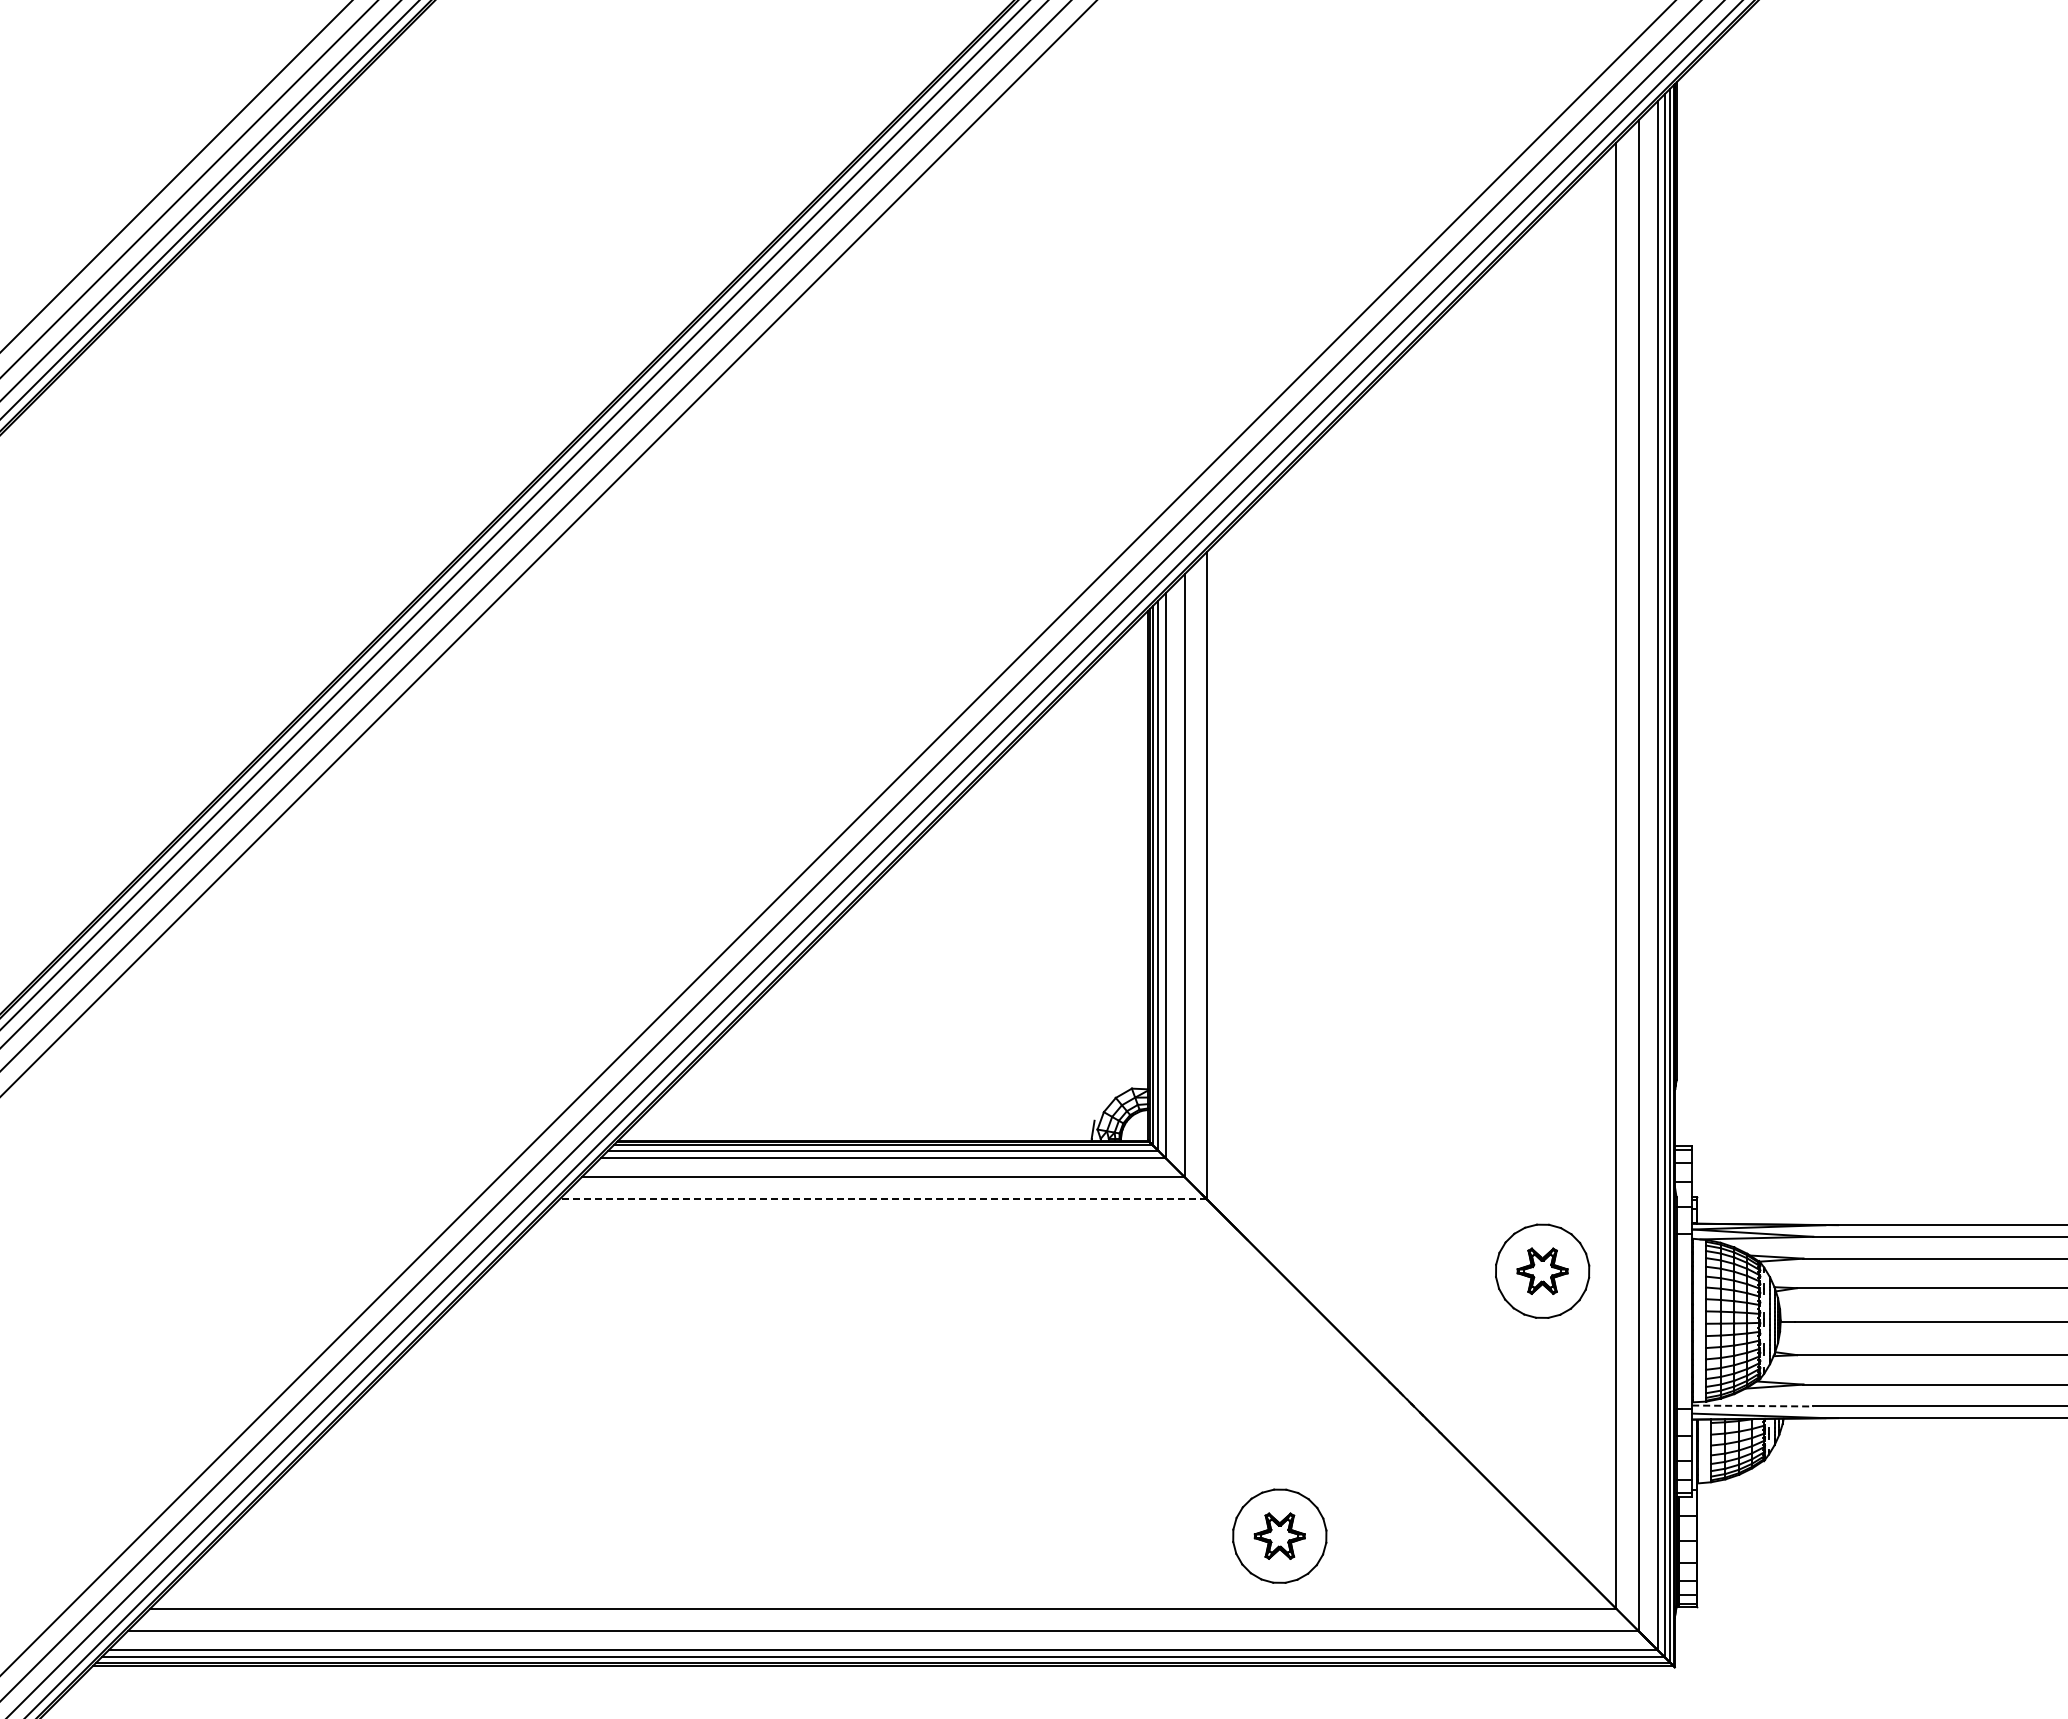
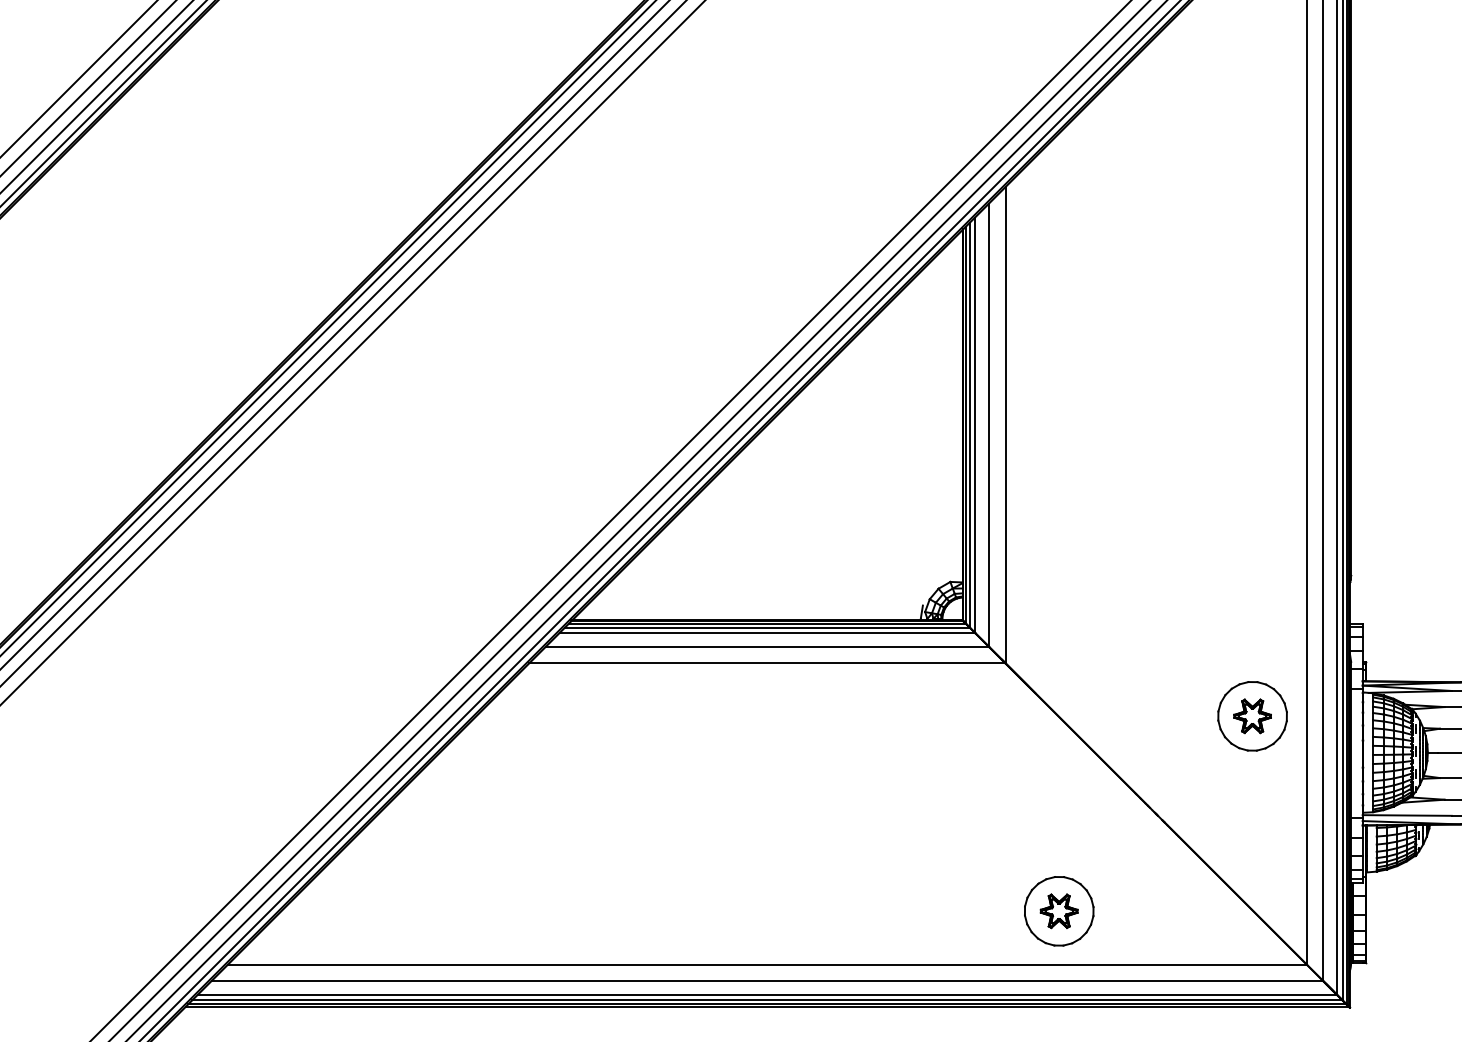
line: (883, 1199) -> (767, 663), dashed -> solid
line: (1752, 1406) -> (1407, 815), dashed -> solid

